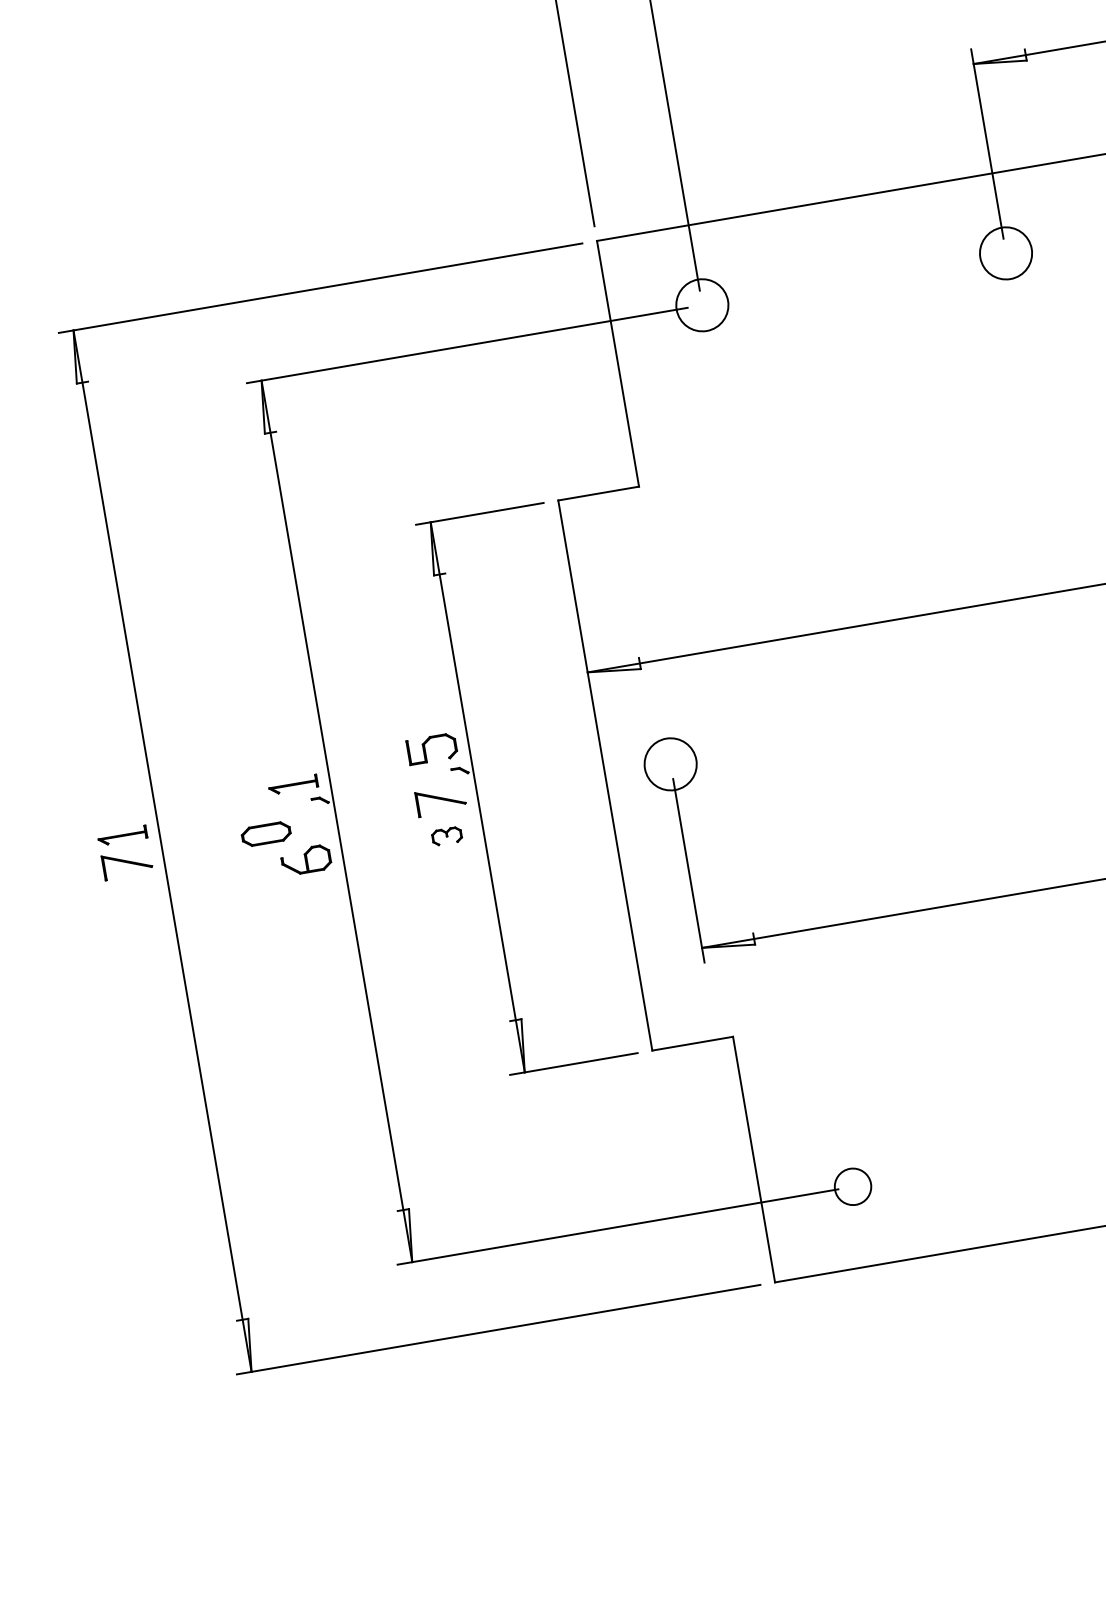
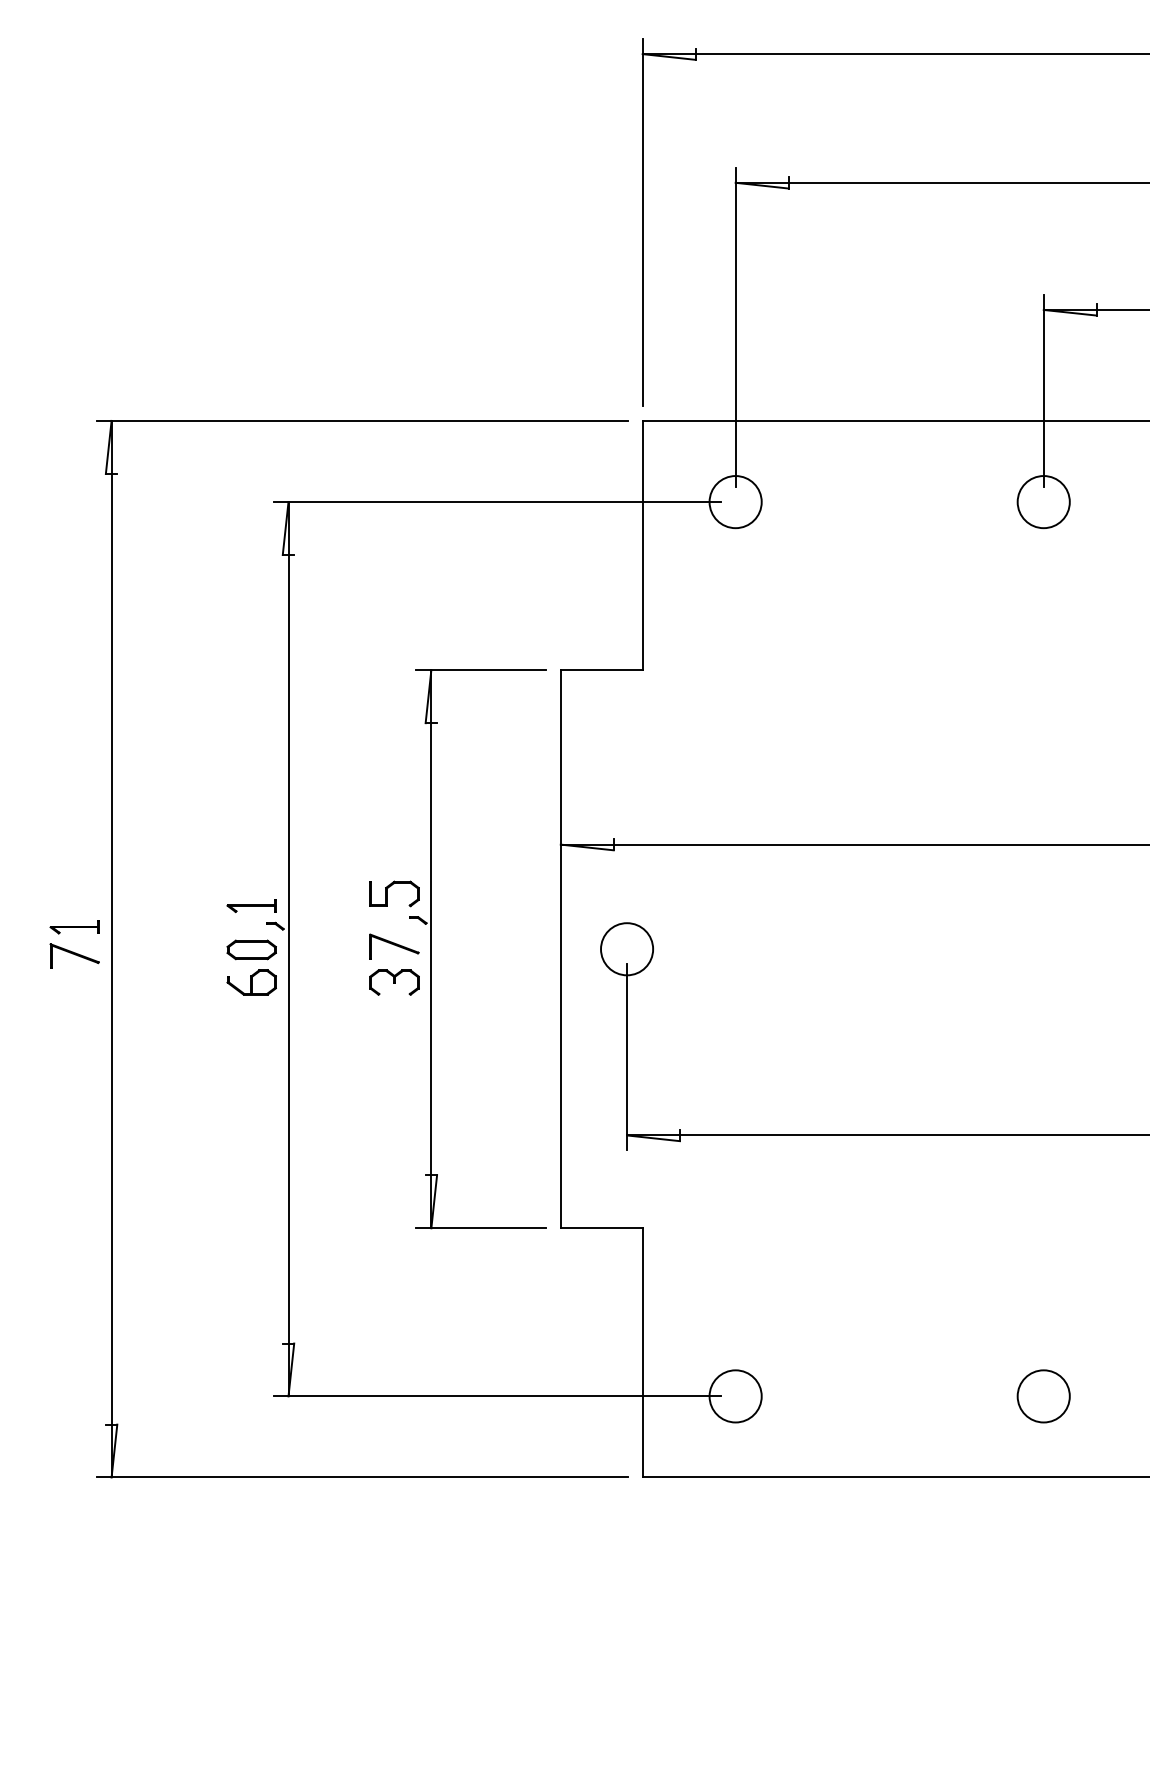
part: (266, 833) -> (251, 949), moved
part: (447, 836) -> (394, 982), size x1.67
circle: (852, 1186) -> (735, 1396), size x1.43

